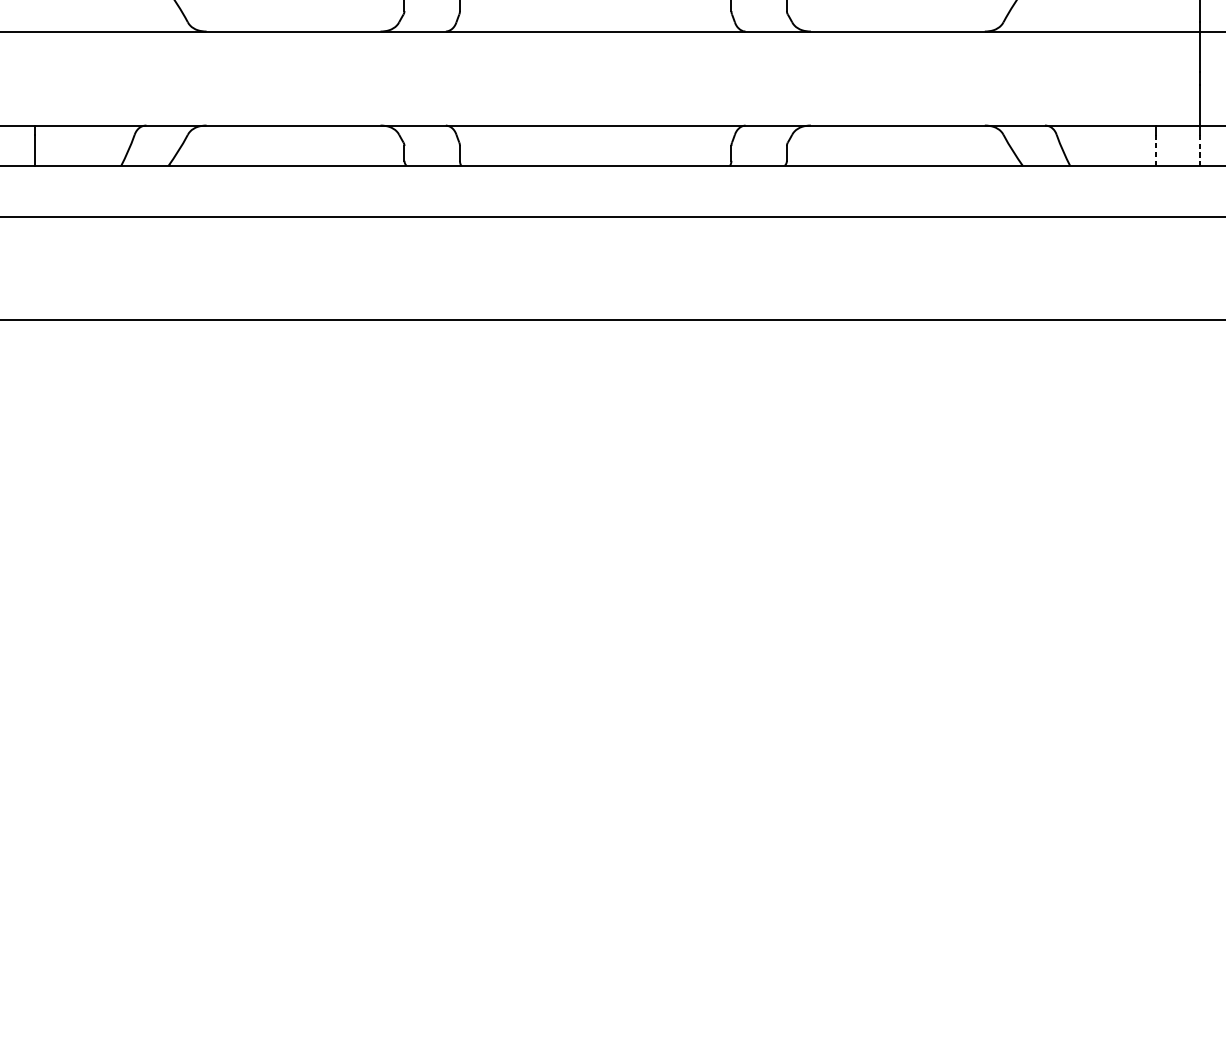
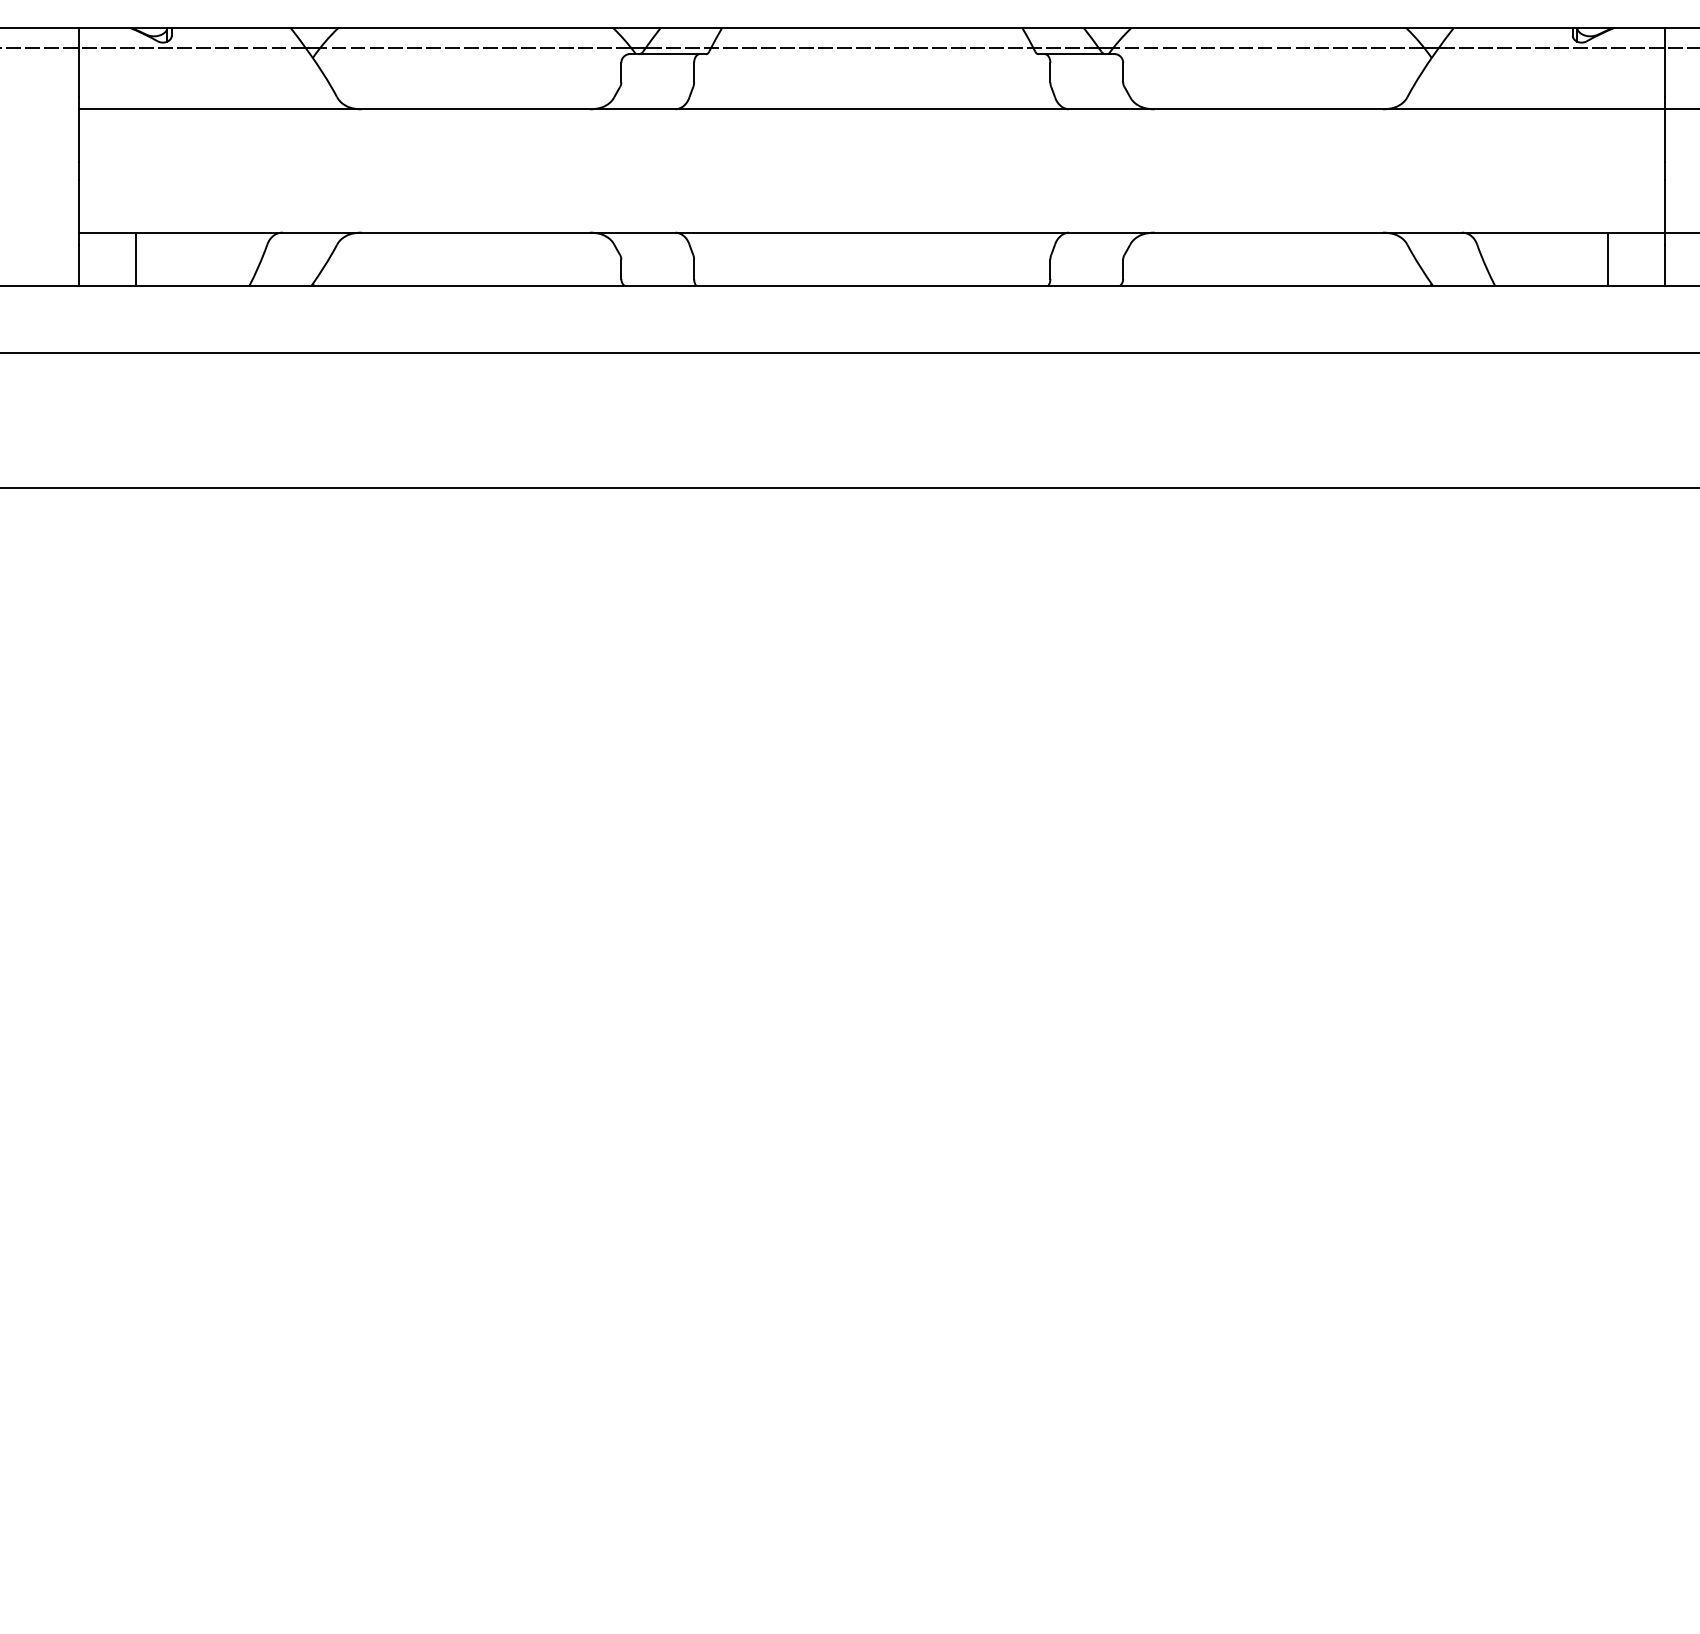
line: (1156, 149) -> (1608, 264), dashed -> solid
line: (1200, 150) -> (1665, 265), dashed -> solid

